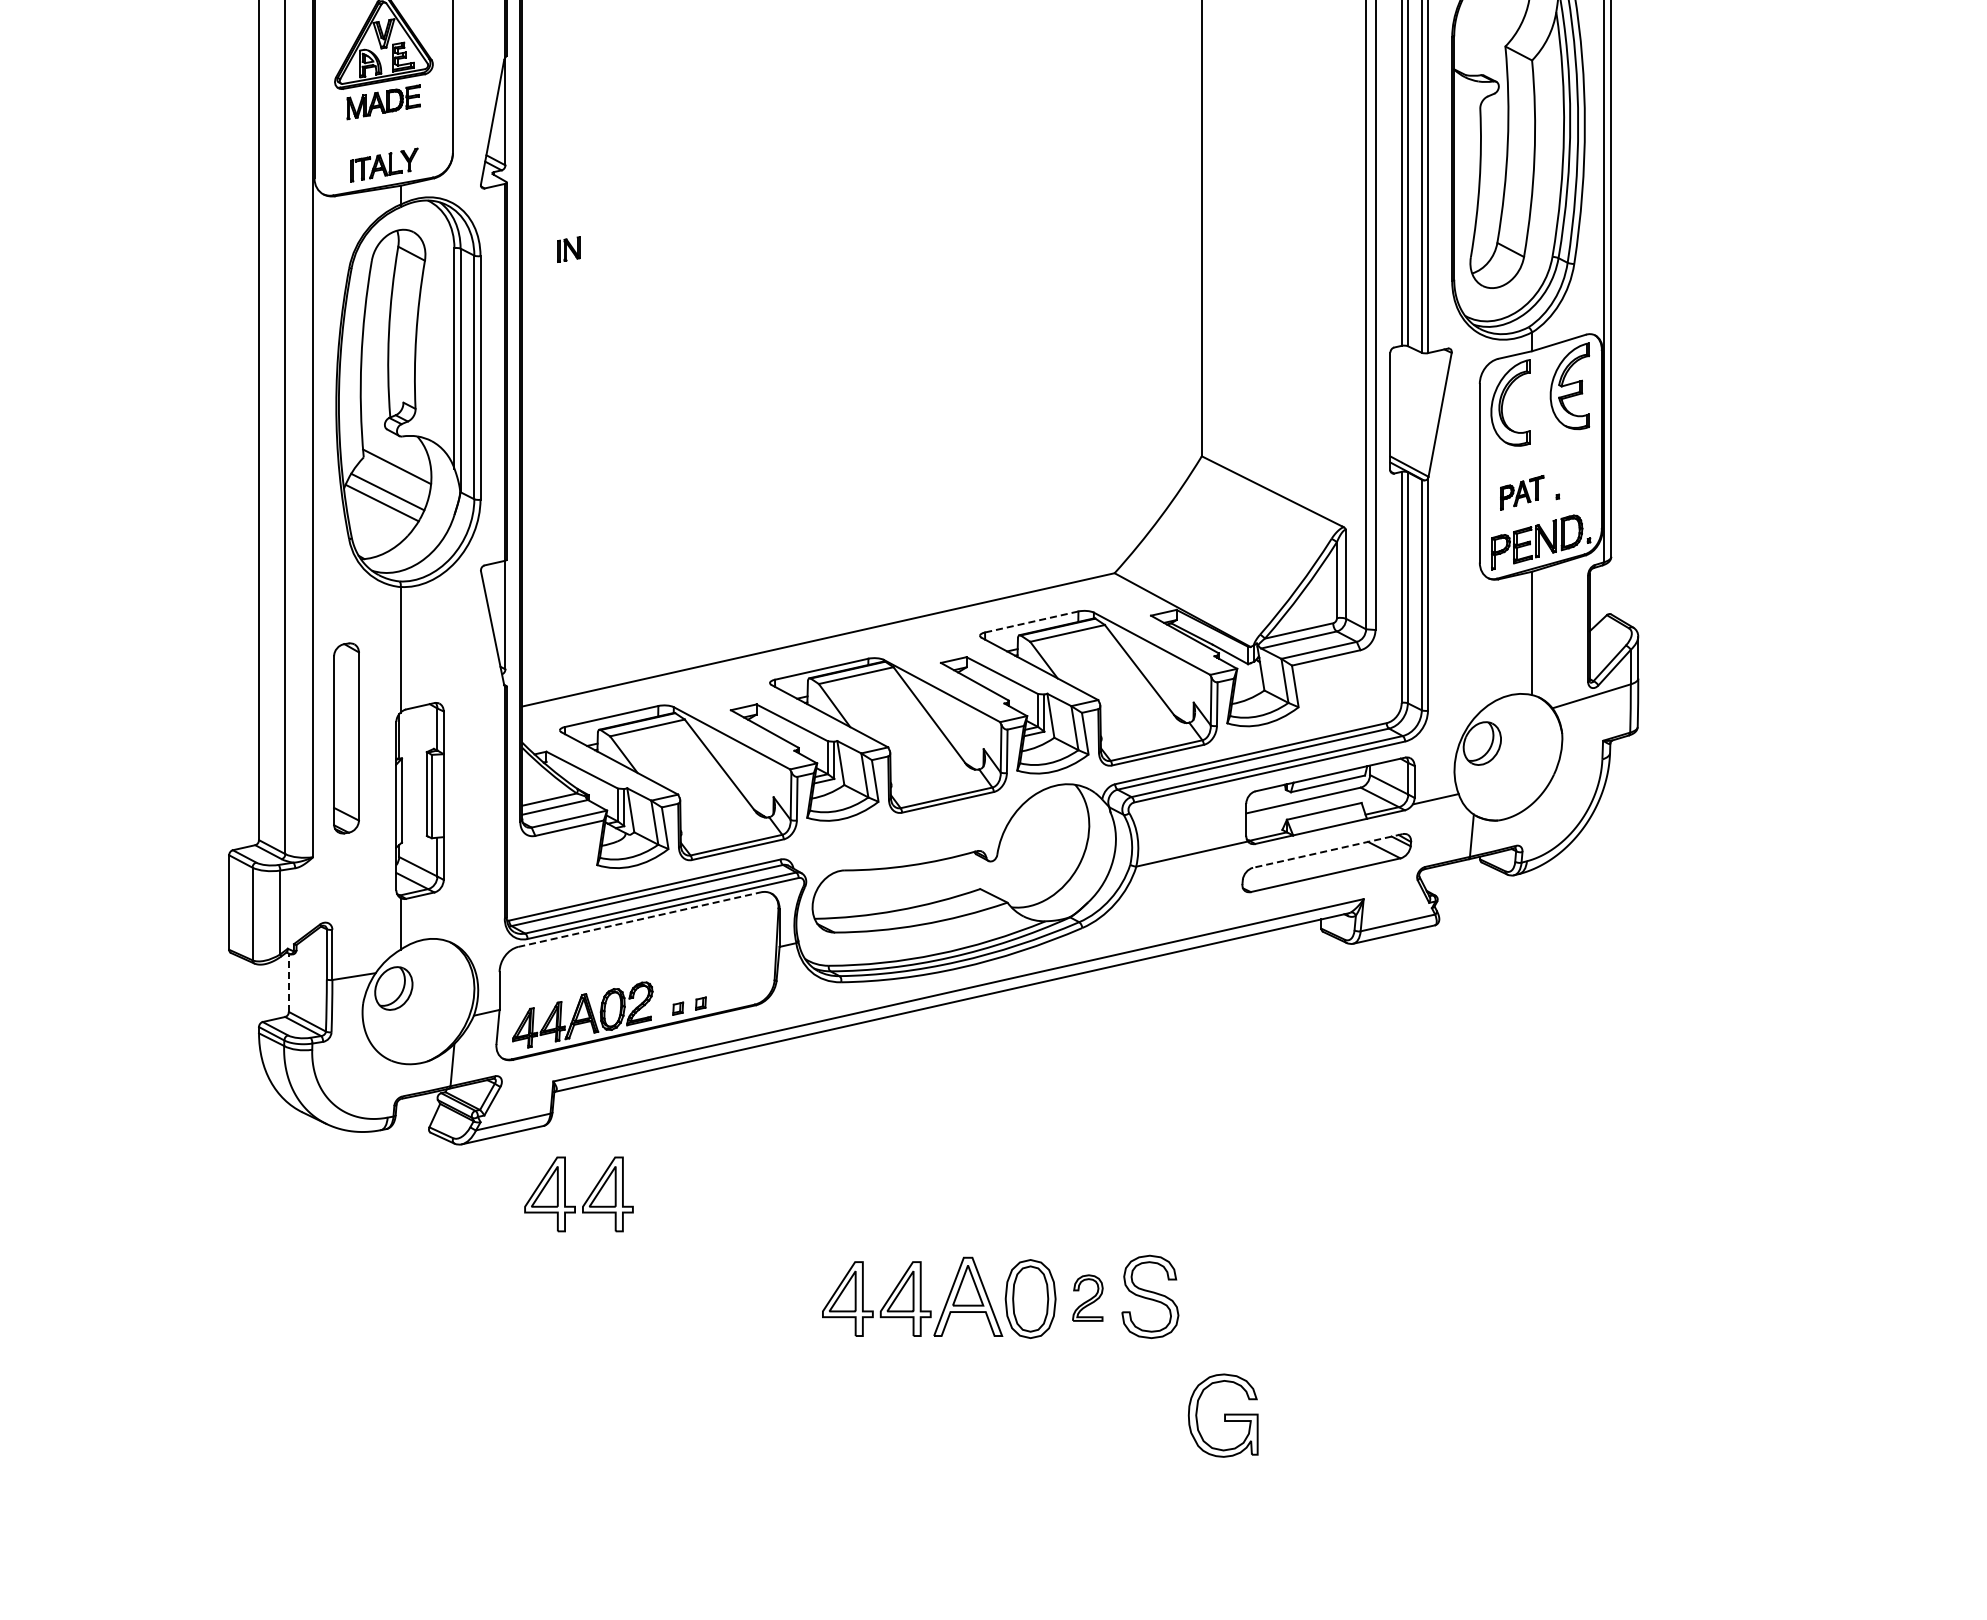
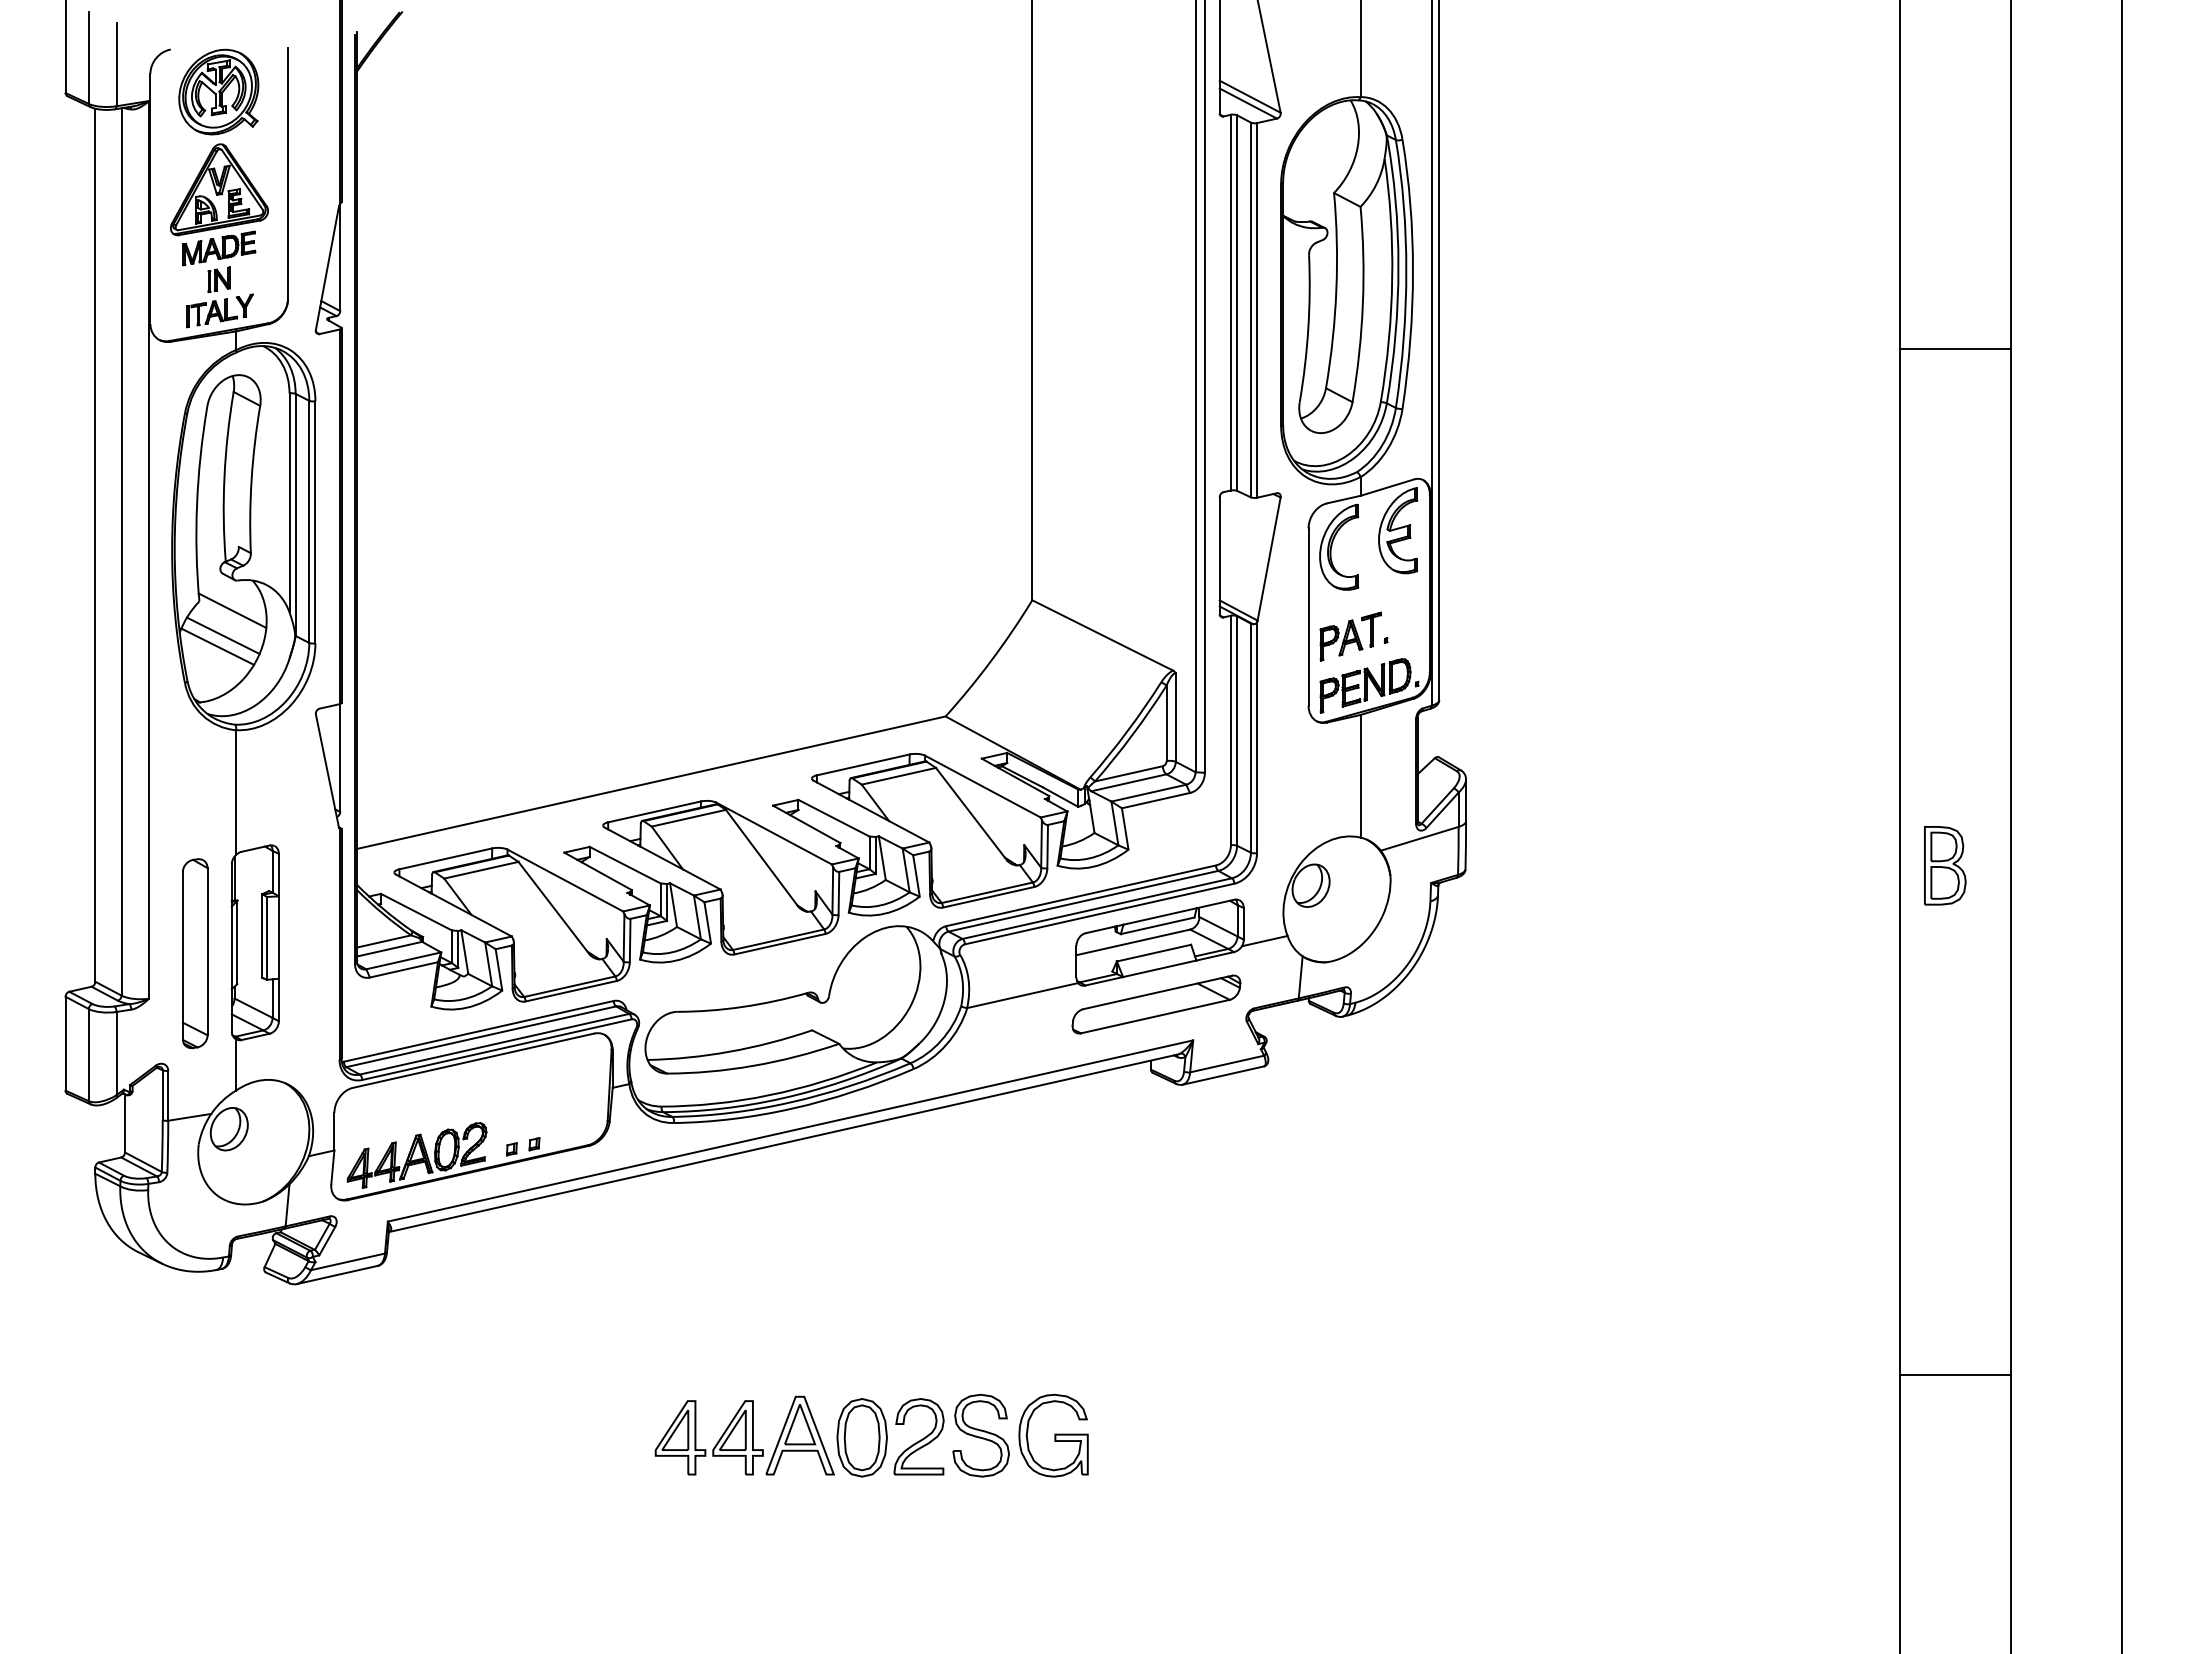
part: (568, 249) -> (218, 279), moved
part: (1521, 492) -> (1350, 636), size x1.43
line: (1031, 621) -> (863, 764), dashed -> solid
part: (346, 738) -> (195, 953), moved
line: (1327, 850) -> (1157, 992), dashed -> solid
line: (639, 919) -> (473, 1060), dashed -> solid
line: (289, 981) -> (125, 1122), dashed -> solid
part: (587, 1198) -> (421, 1337), removed
part: (1087, 1297) -> (918, 1436), size x1.67
part: (1223, 1415) -> (1053, 1435), moved

